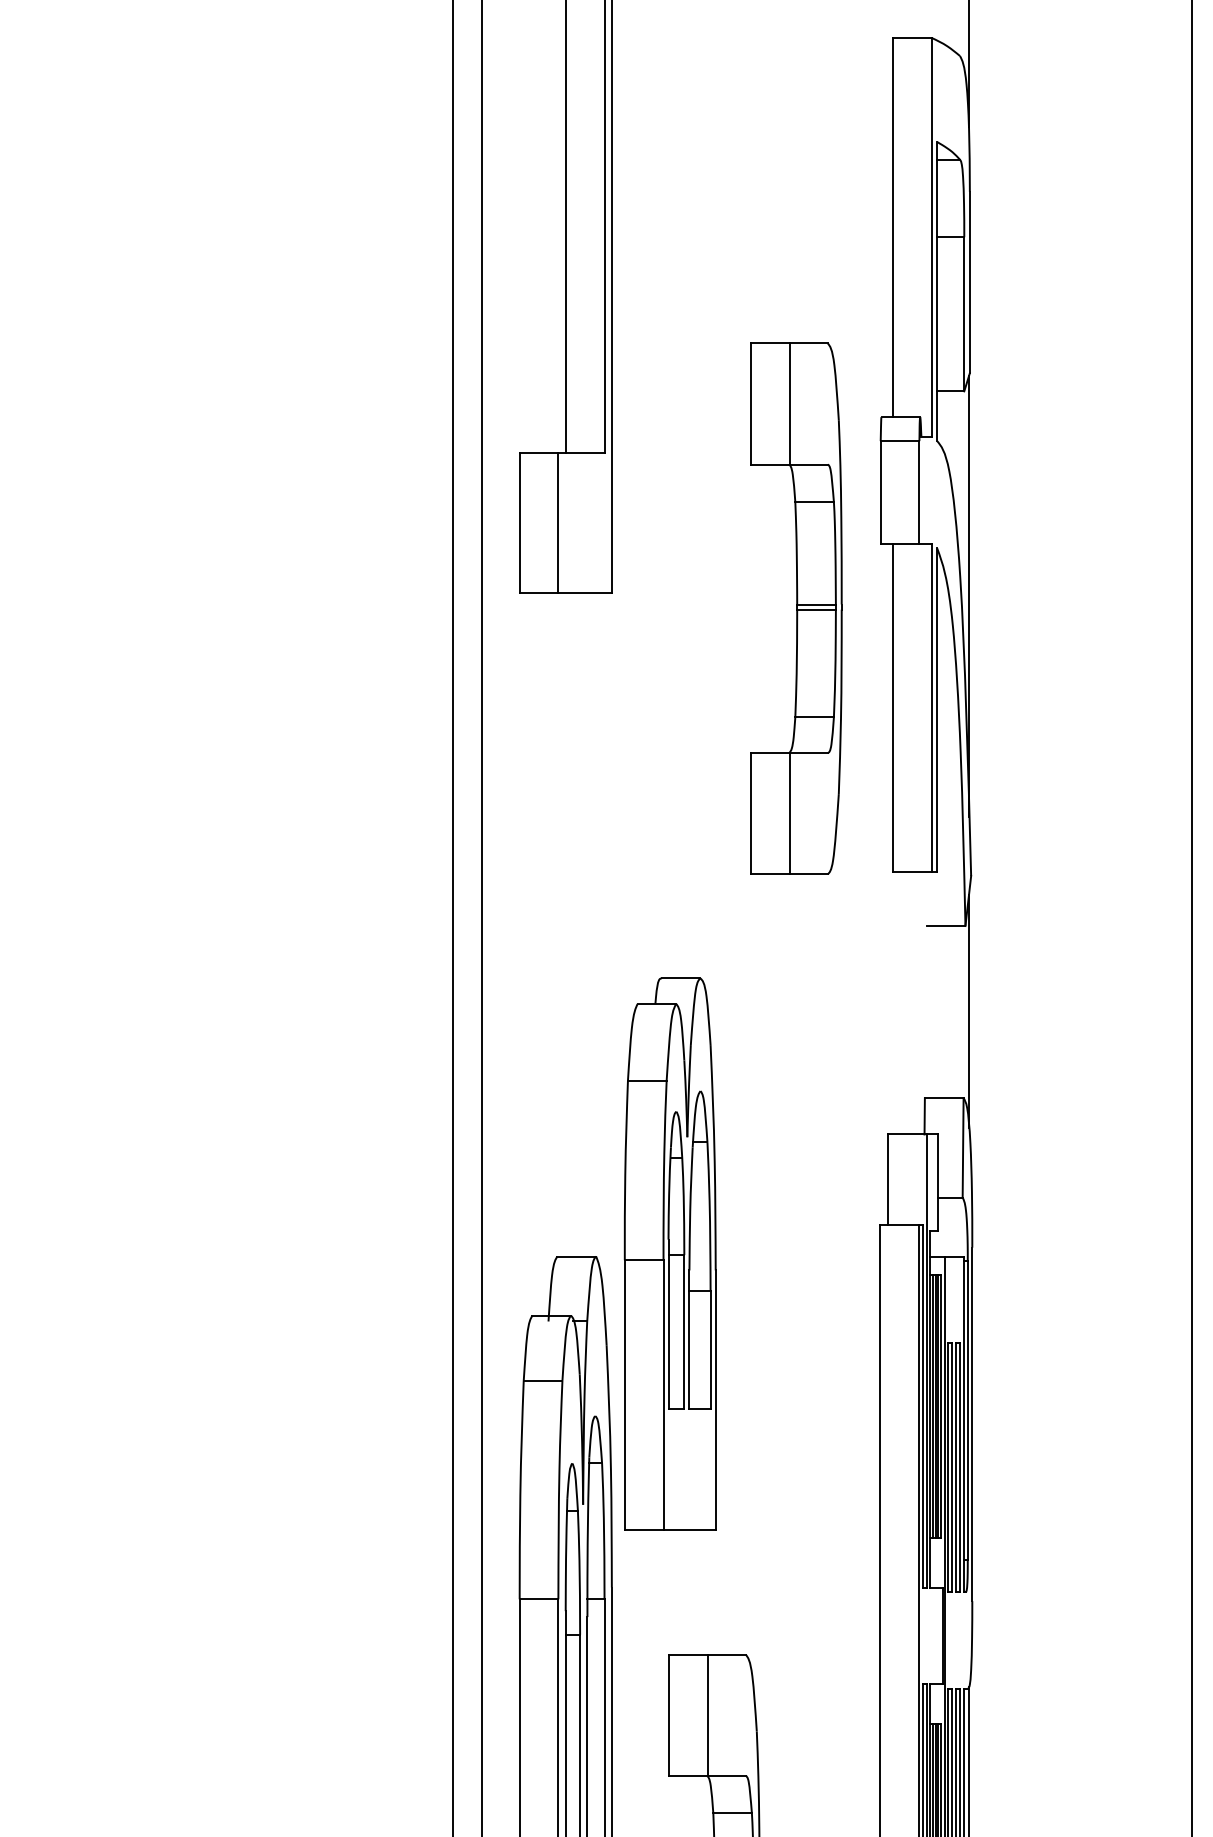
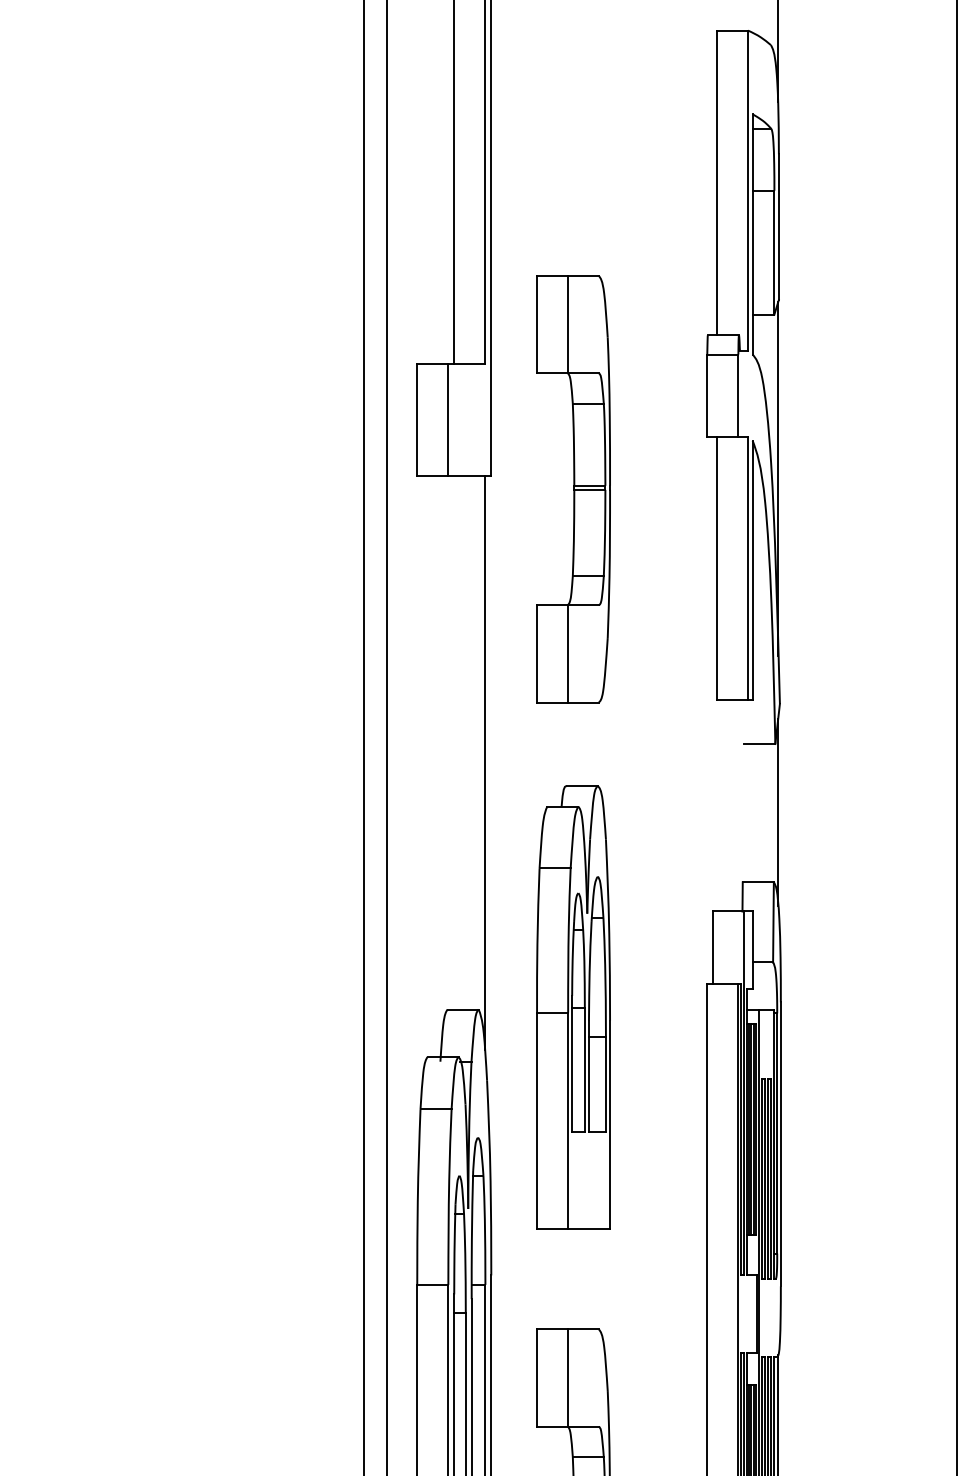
part: (796, 608) -> (573, 488), moved
line: (603, 949) -> (484, 762), added
part: (669, 1253) -> (572, 1007), moved

